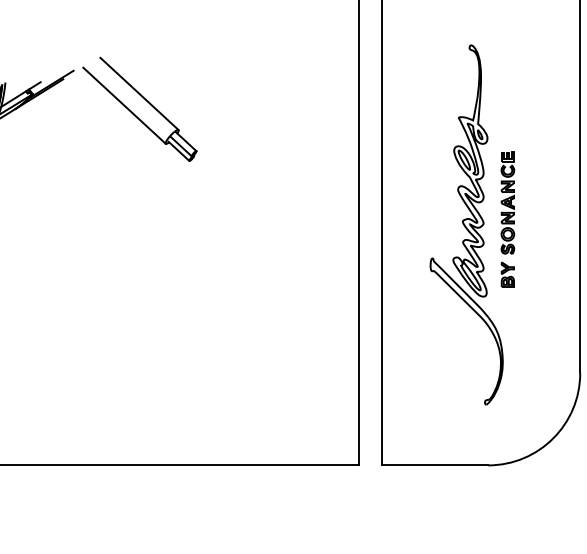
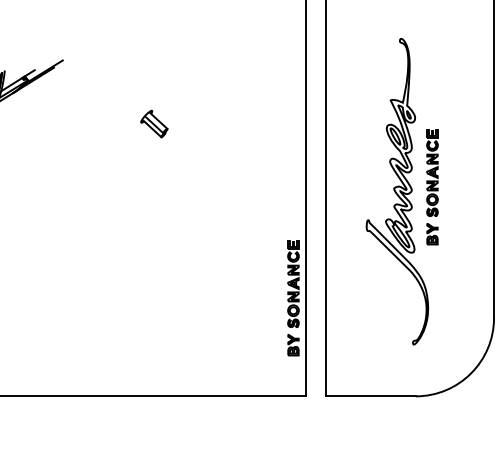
line: (139, 93) -> (118, 79), removed
line: (124, 104) -> (106, 89), removed
part: (344, 350) -> (293, 298), added

